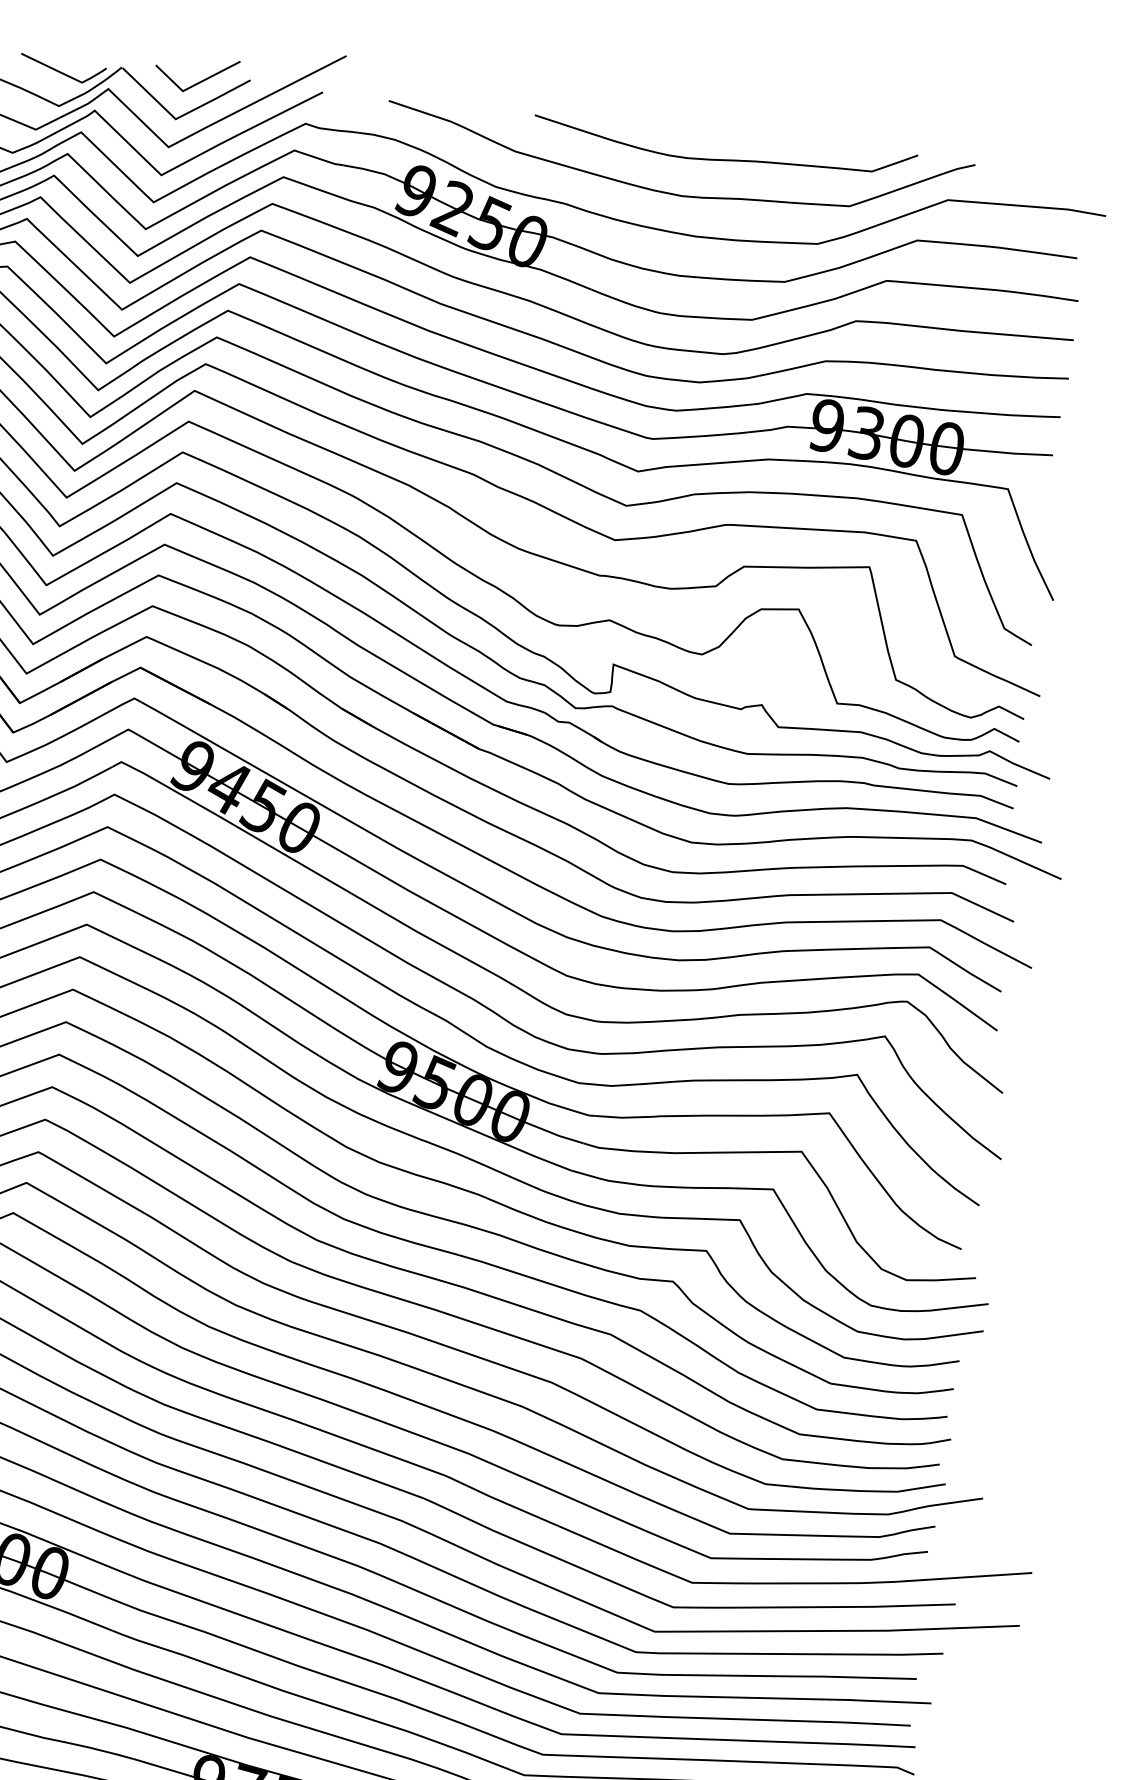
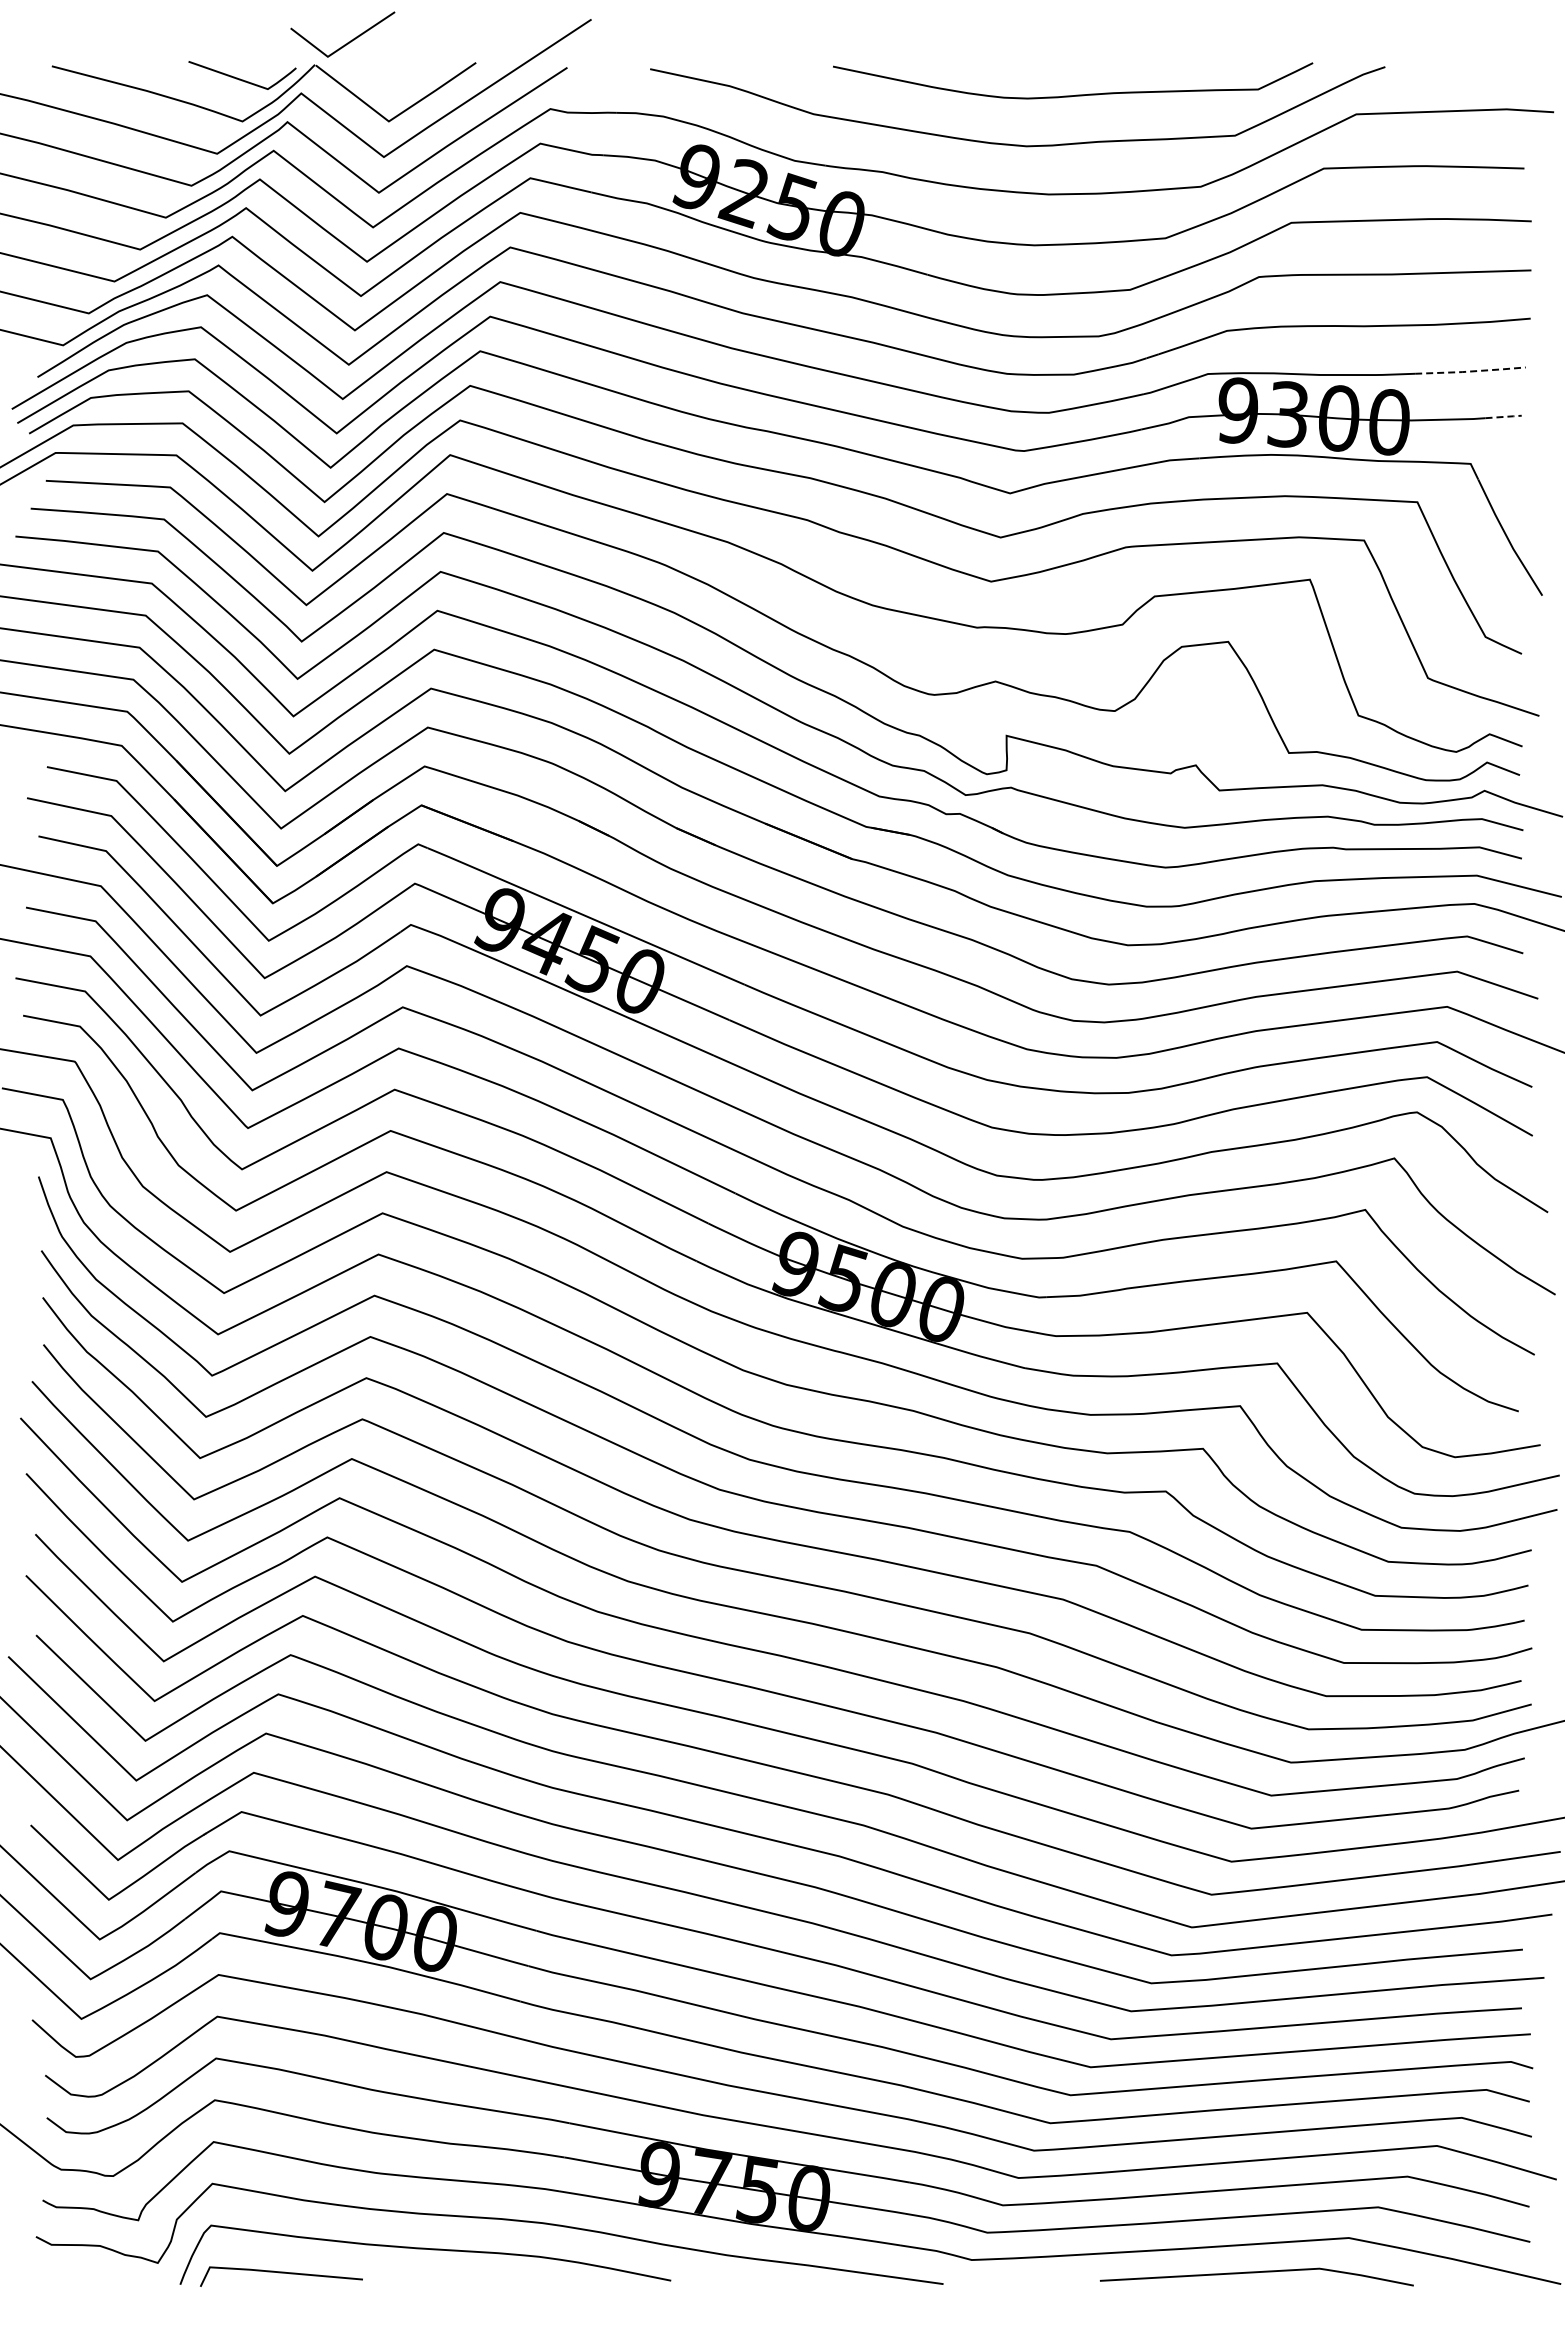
line: (199, 81) -> (347, 42), moved
line: (1016, 415) -> (1470, 371), solid -> dashed
line: (1039, 454) -> (1504, 416), solid -> dashed

